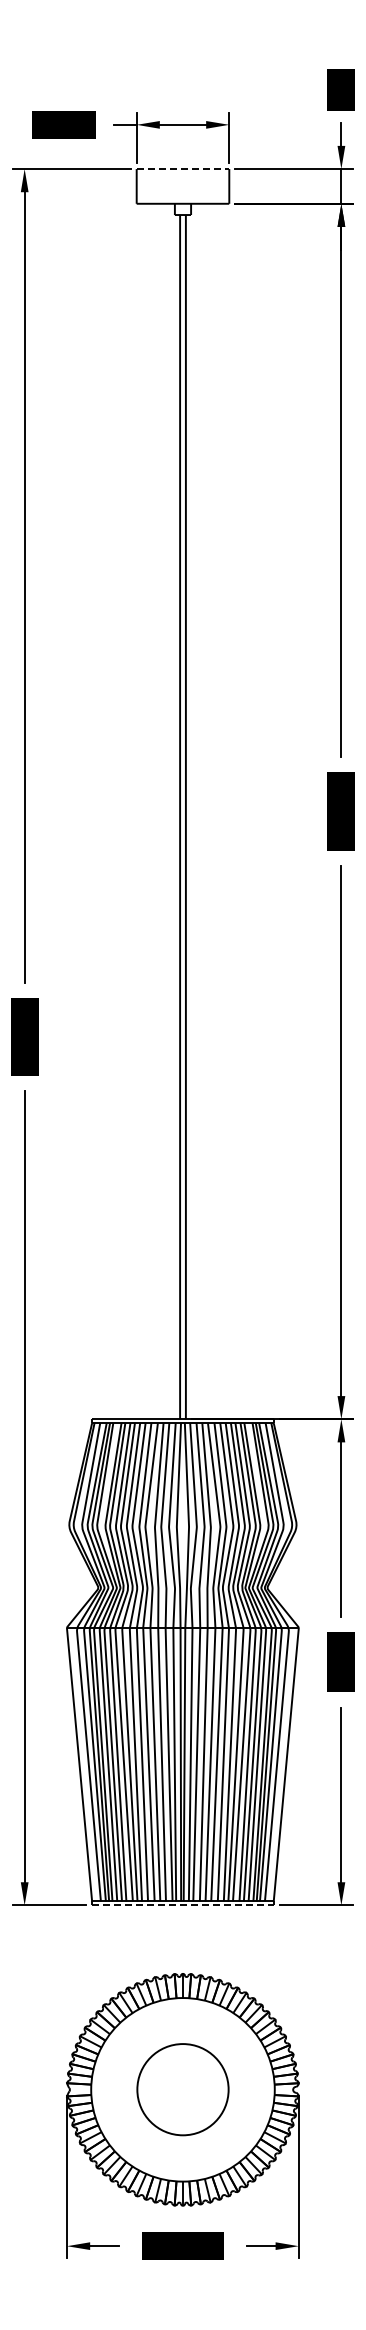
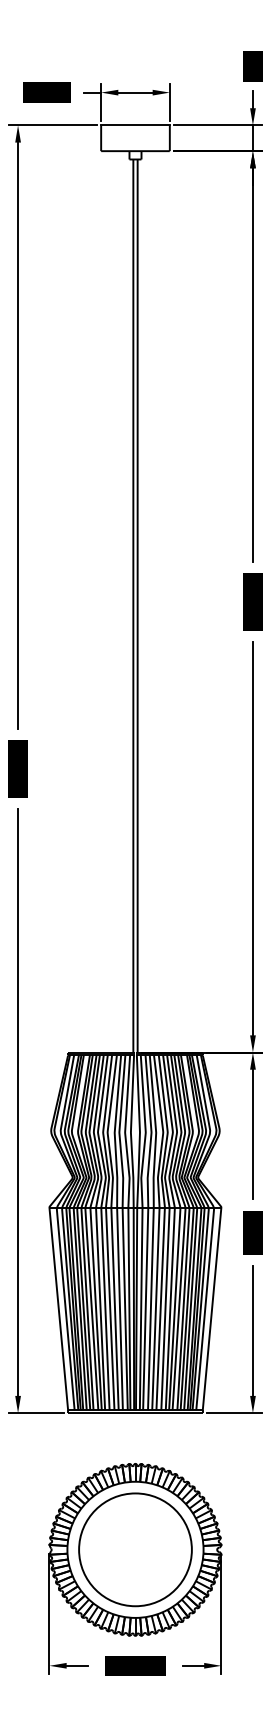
line: (183, 169) -> (135, 125), dashed -> solid
line: (182, 1905) -> (135, 1413), dashed -> solid
circle: (182, 2089) -> (135, 1549), size x1.67

